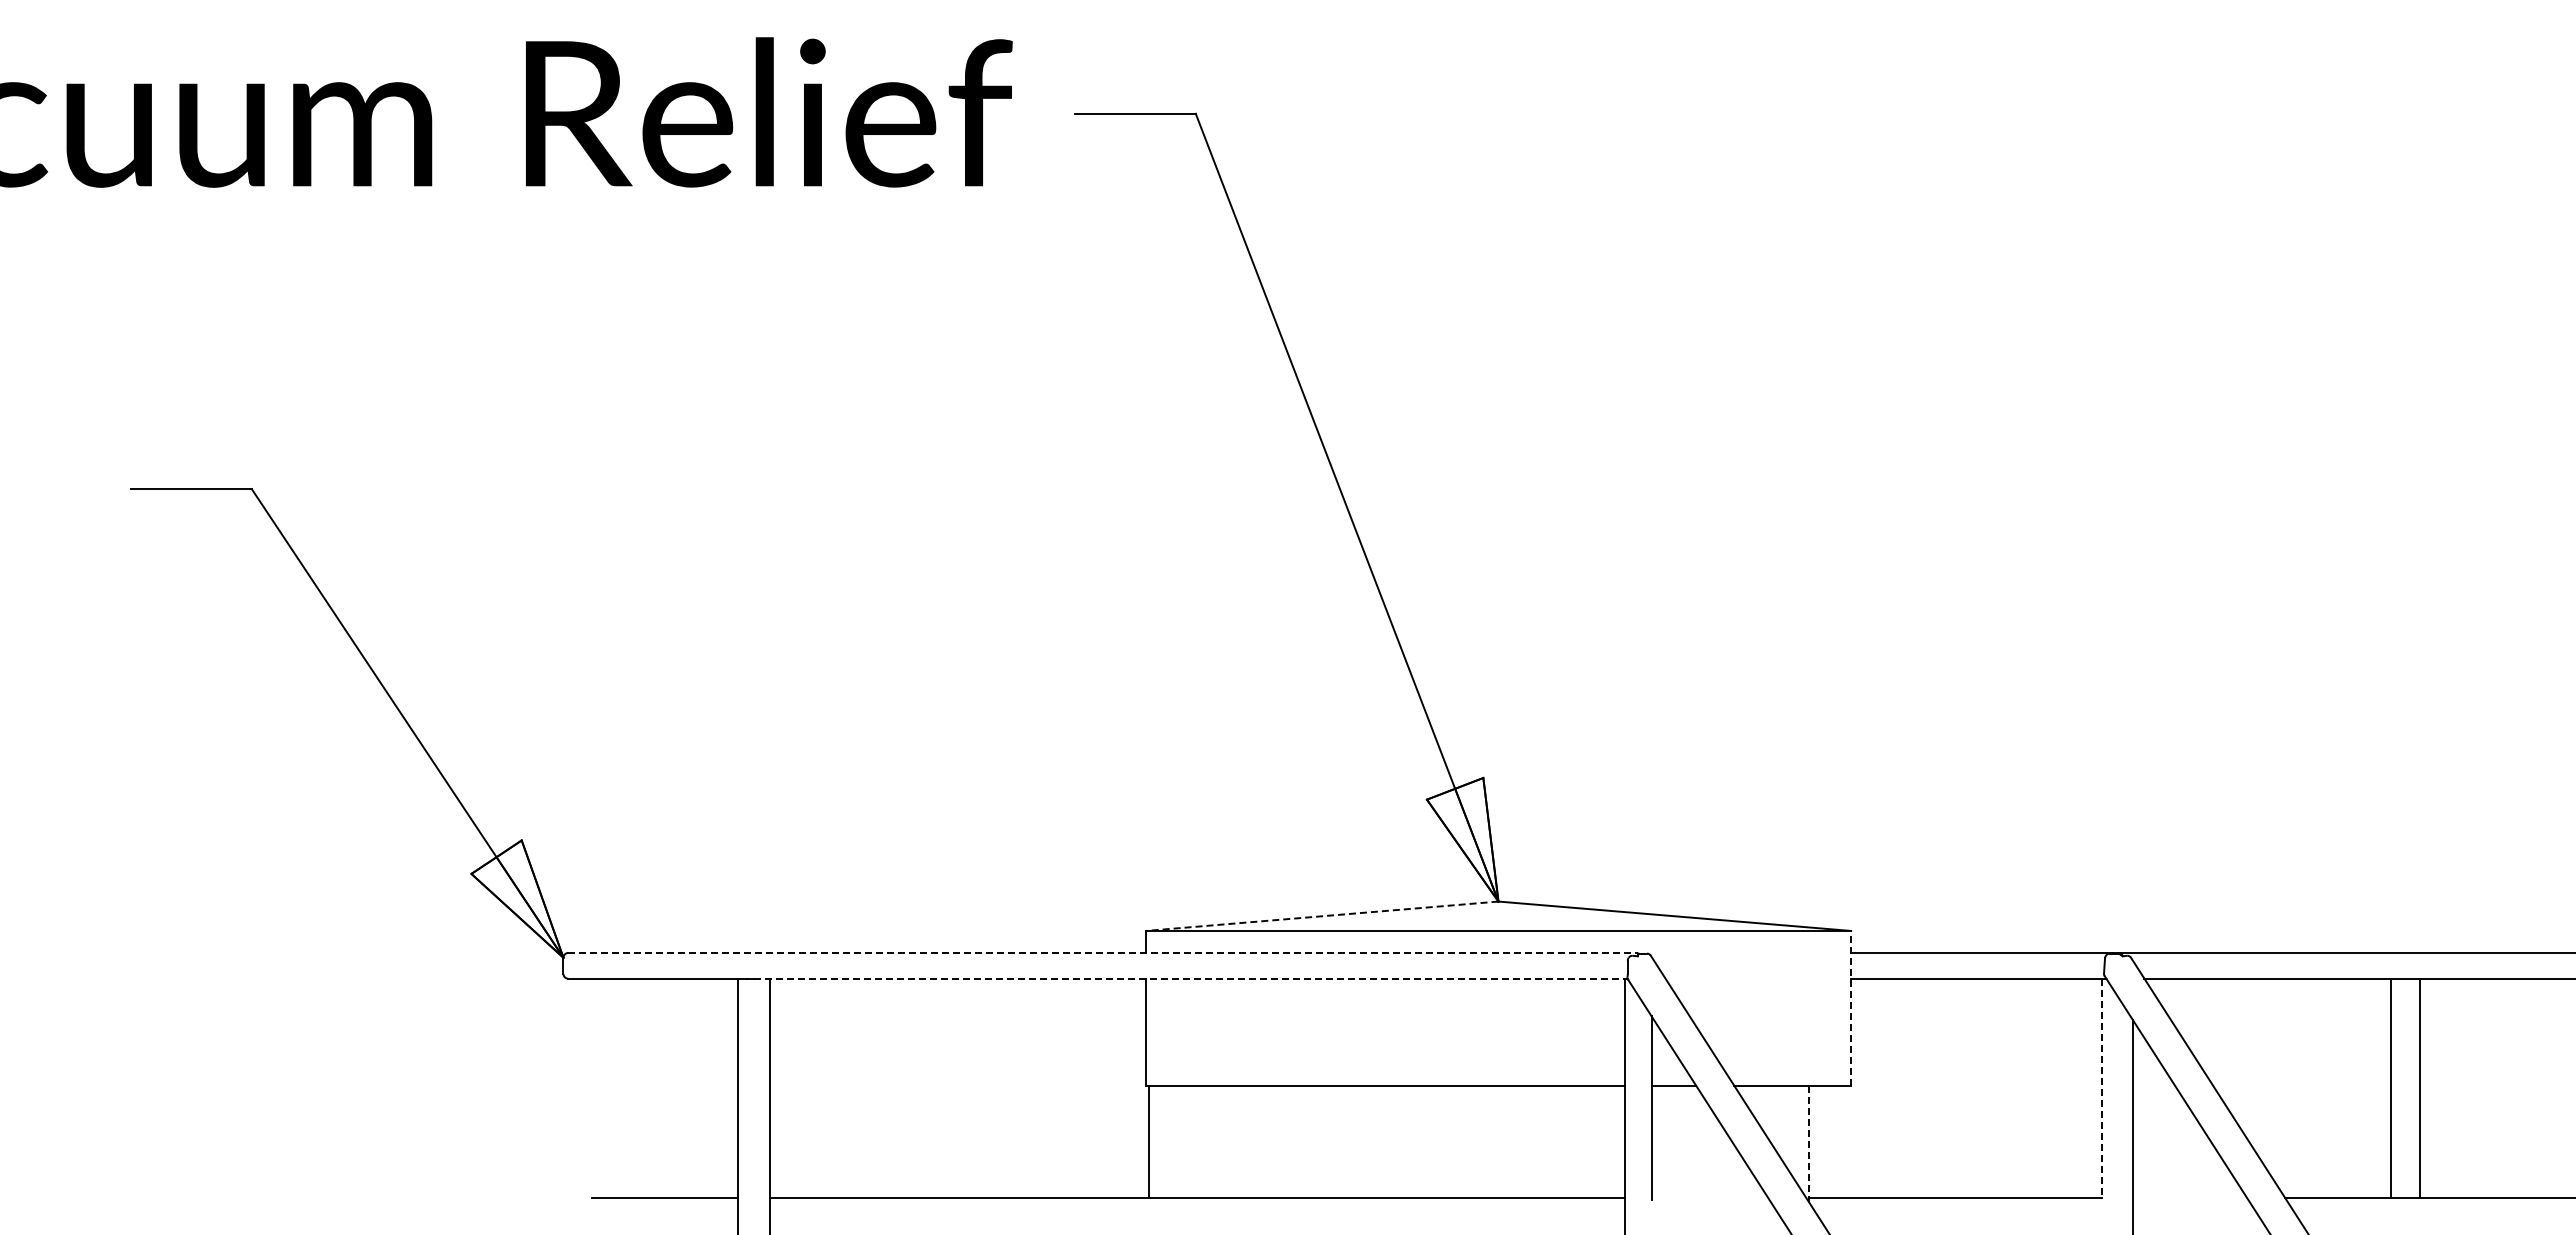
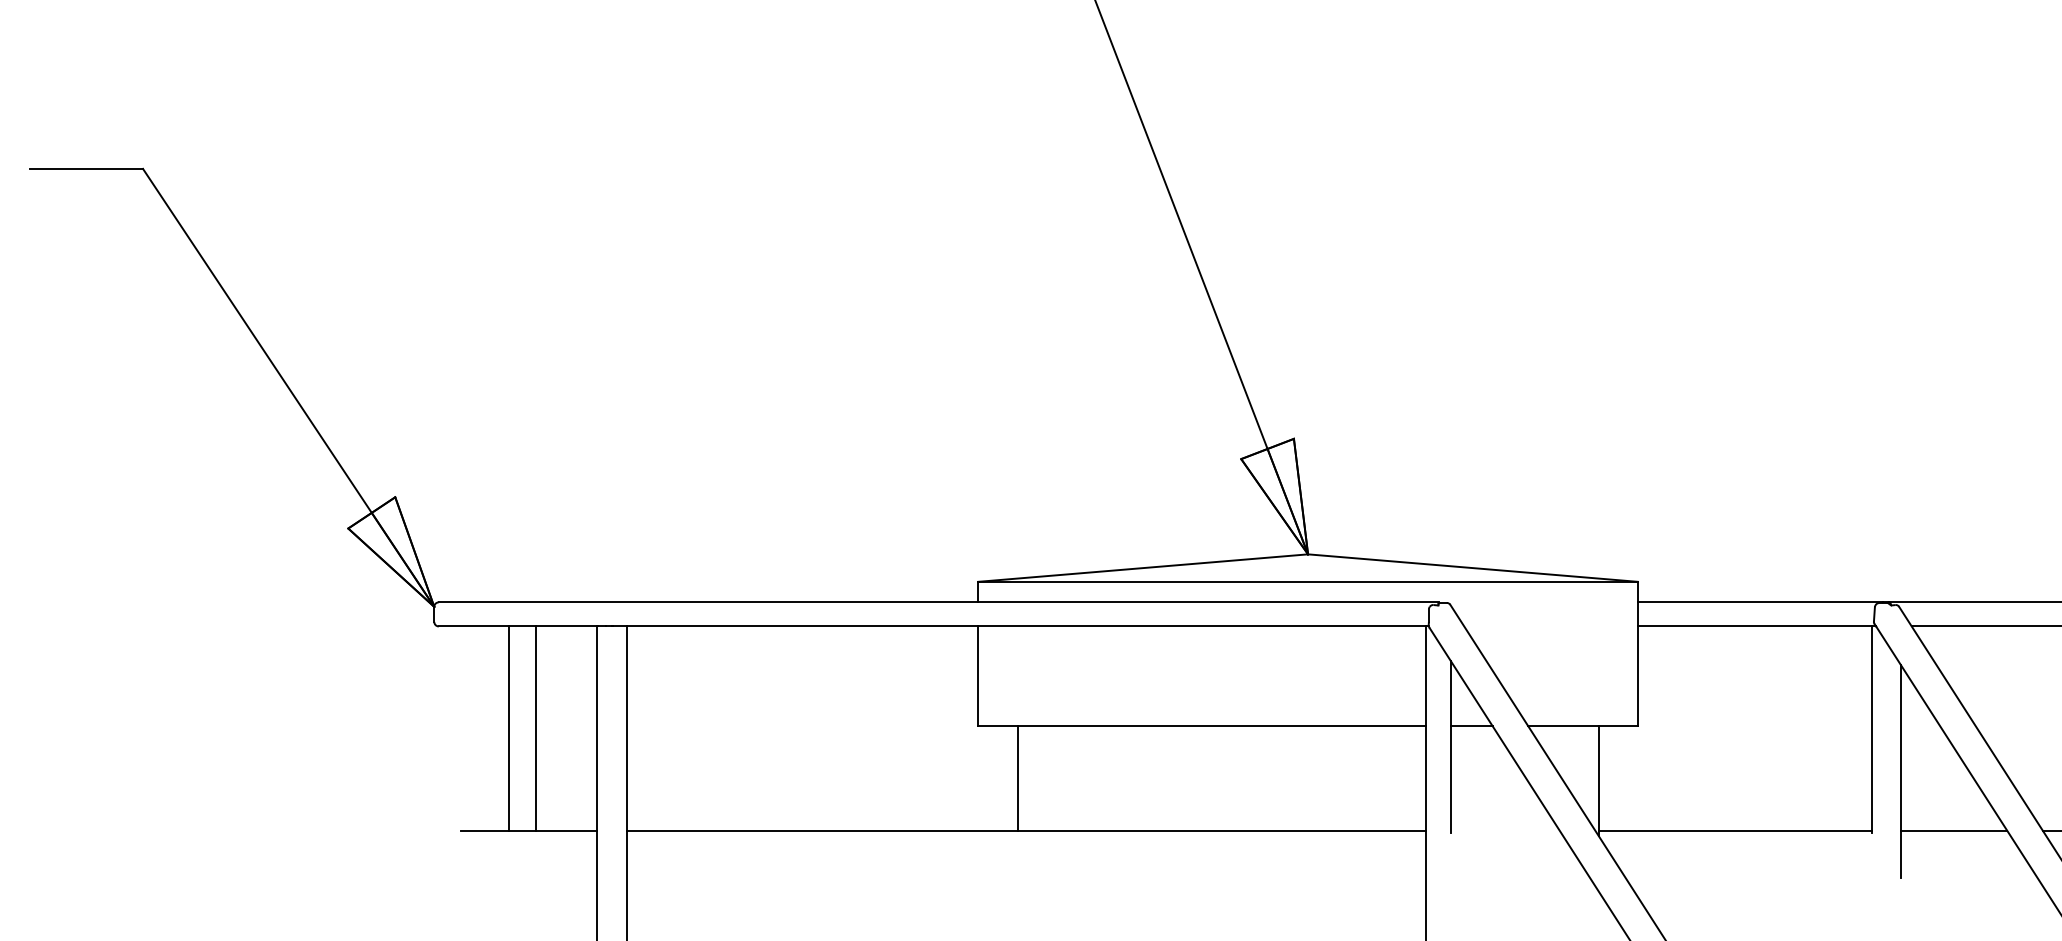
line: (1322, 916) -> (1143, 568), dashed -> solid
line: (1103, 952) -> (938, 601), dashed -> solid
line: (1190, 978) -> (1020, 626), dashed -> solid
line: (1851, 1007) -> (1637, 653), dashed -> solid
line: (643, 1087) -> (509, 728), added
line: (672, 1087) -> (536, 728), added
line: (2101, 1089) -> (1871, 729), dashed -> solid
line: (1148, 1141) -> (1017, 778), moved
line: (1809, 1144) -> (1598, 781), dashed -> solid
line: (2189, 1197) -> (1953, 830), added

